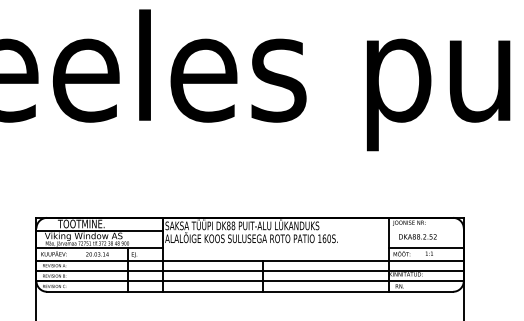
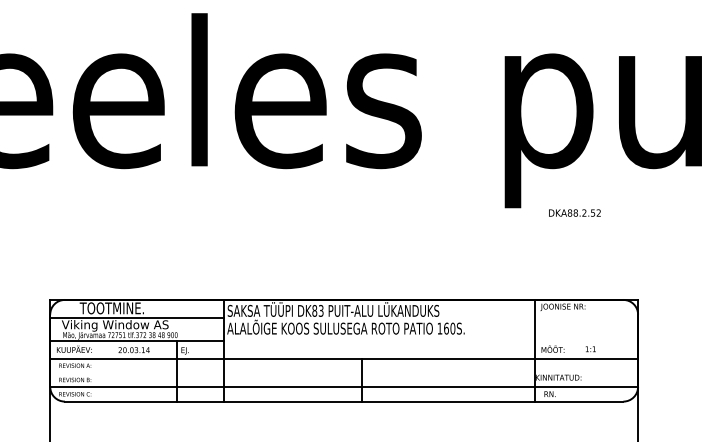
text: (232, 225) -> (320, 310), DK88 -> DK83
text: (417, 236) -> (574, 212), moved
line: (426, 248) -> (586, 341), removed
line: (250, 271) -> (344, 373), removed

